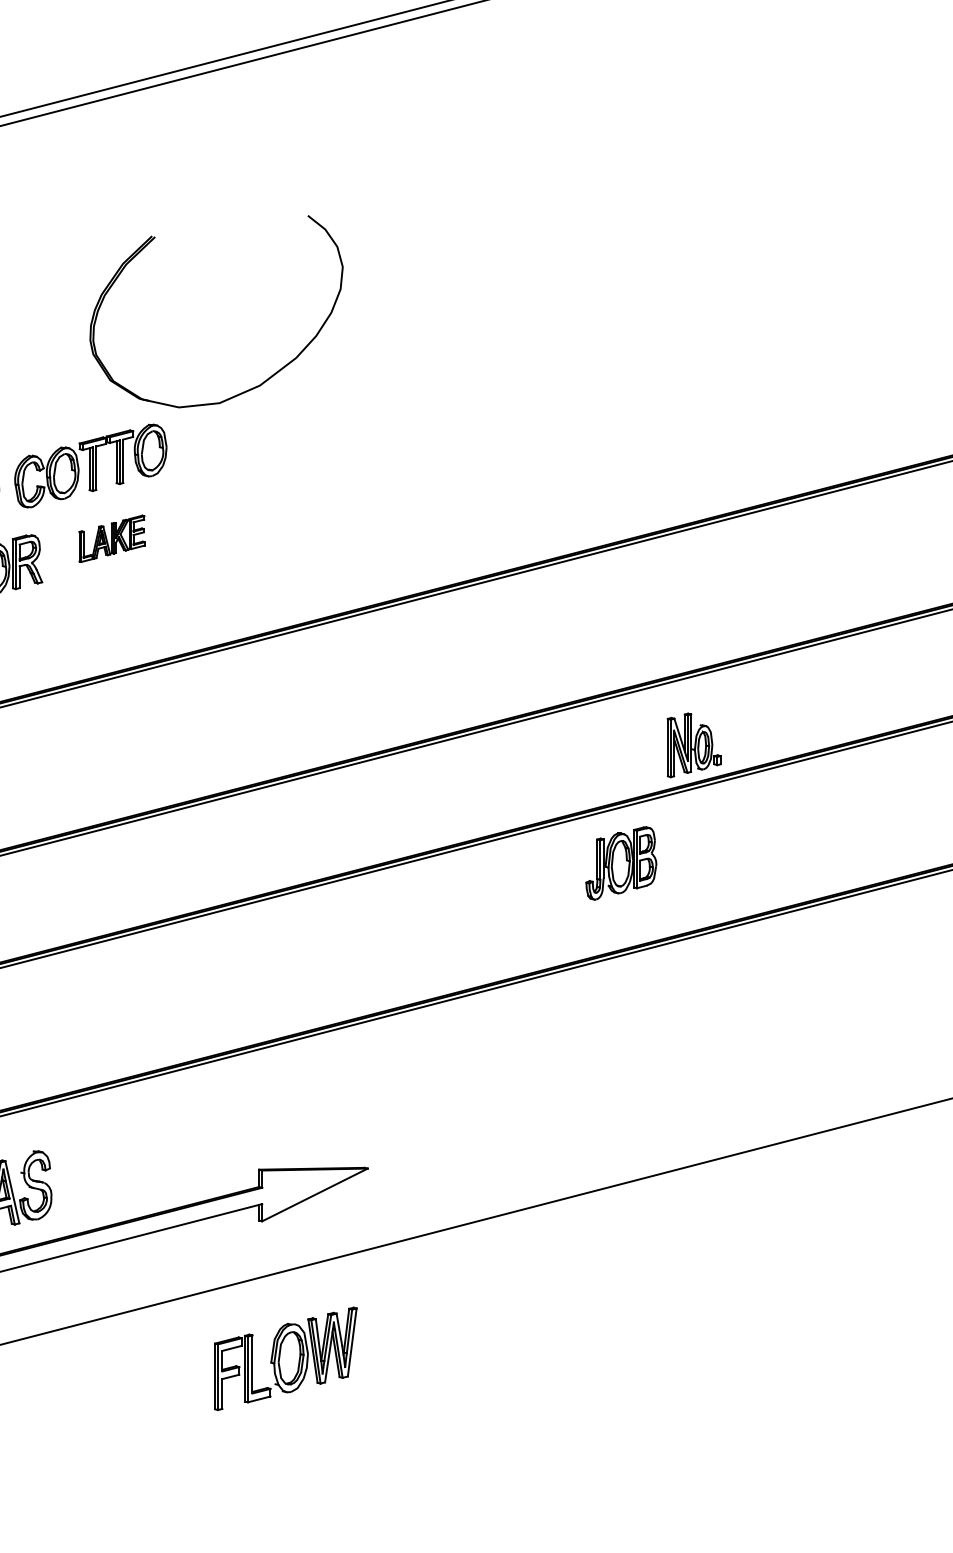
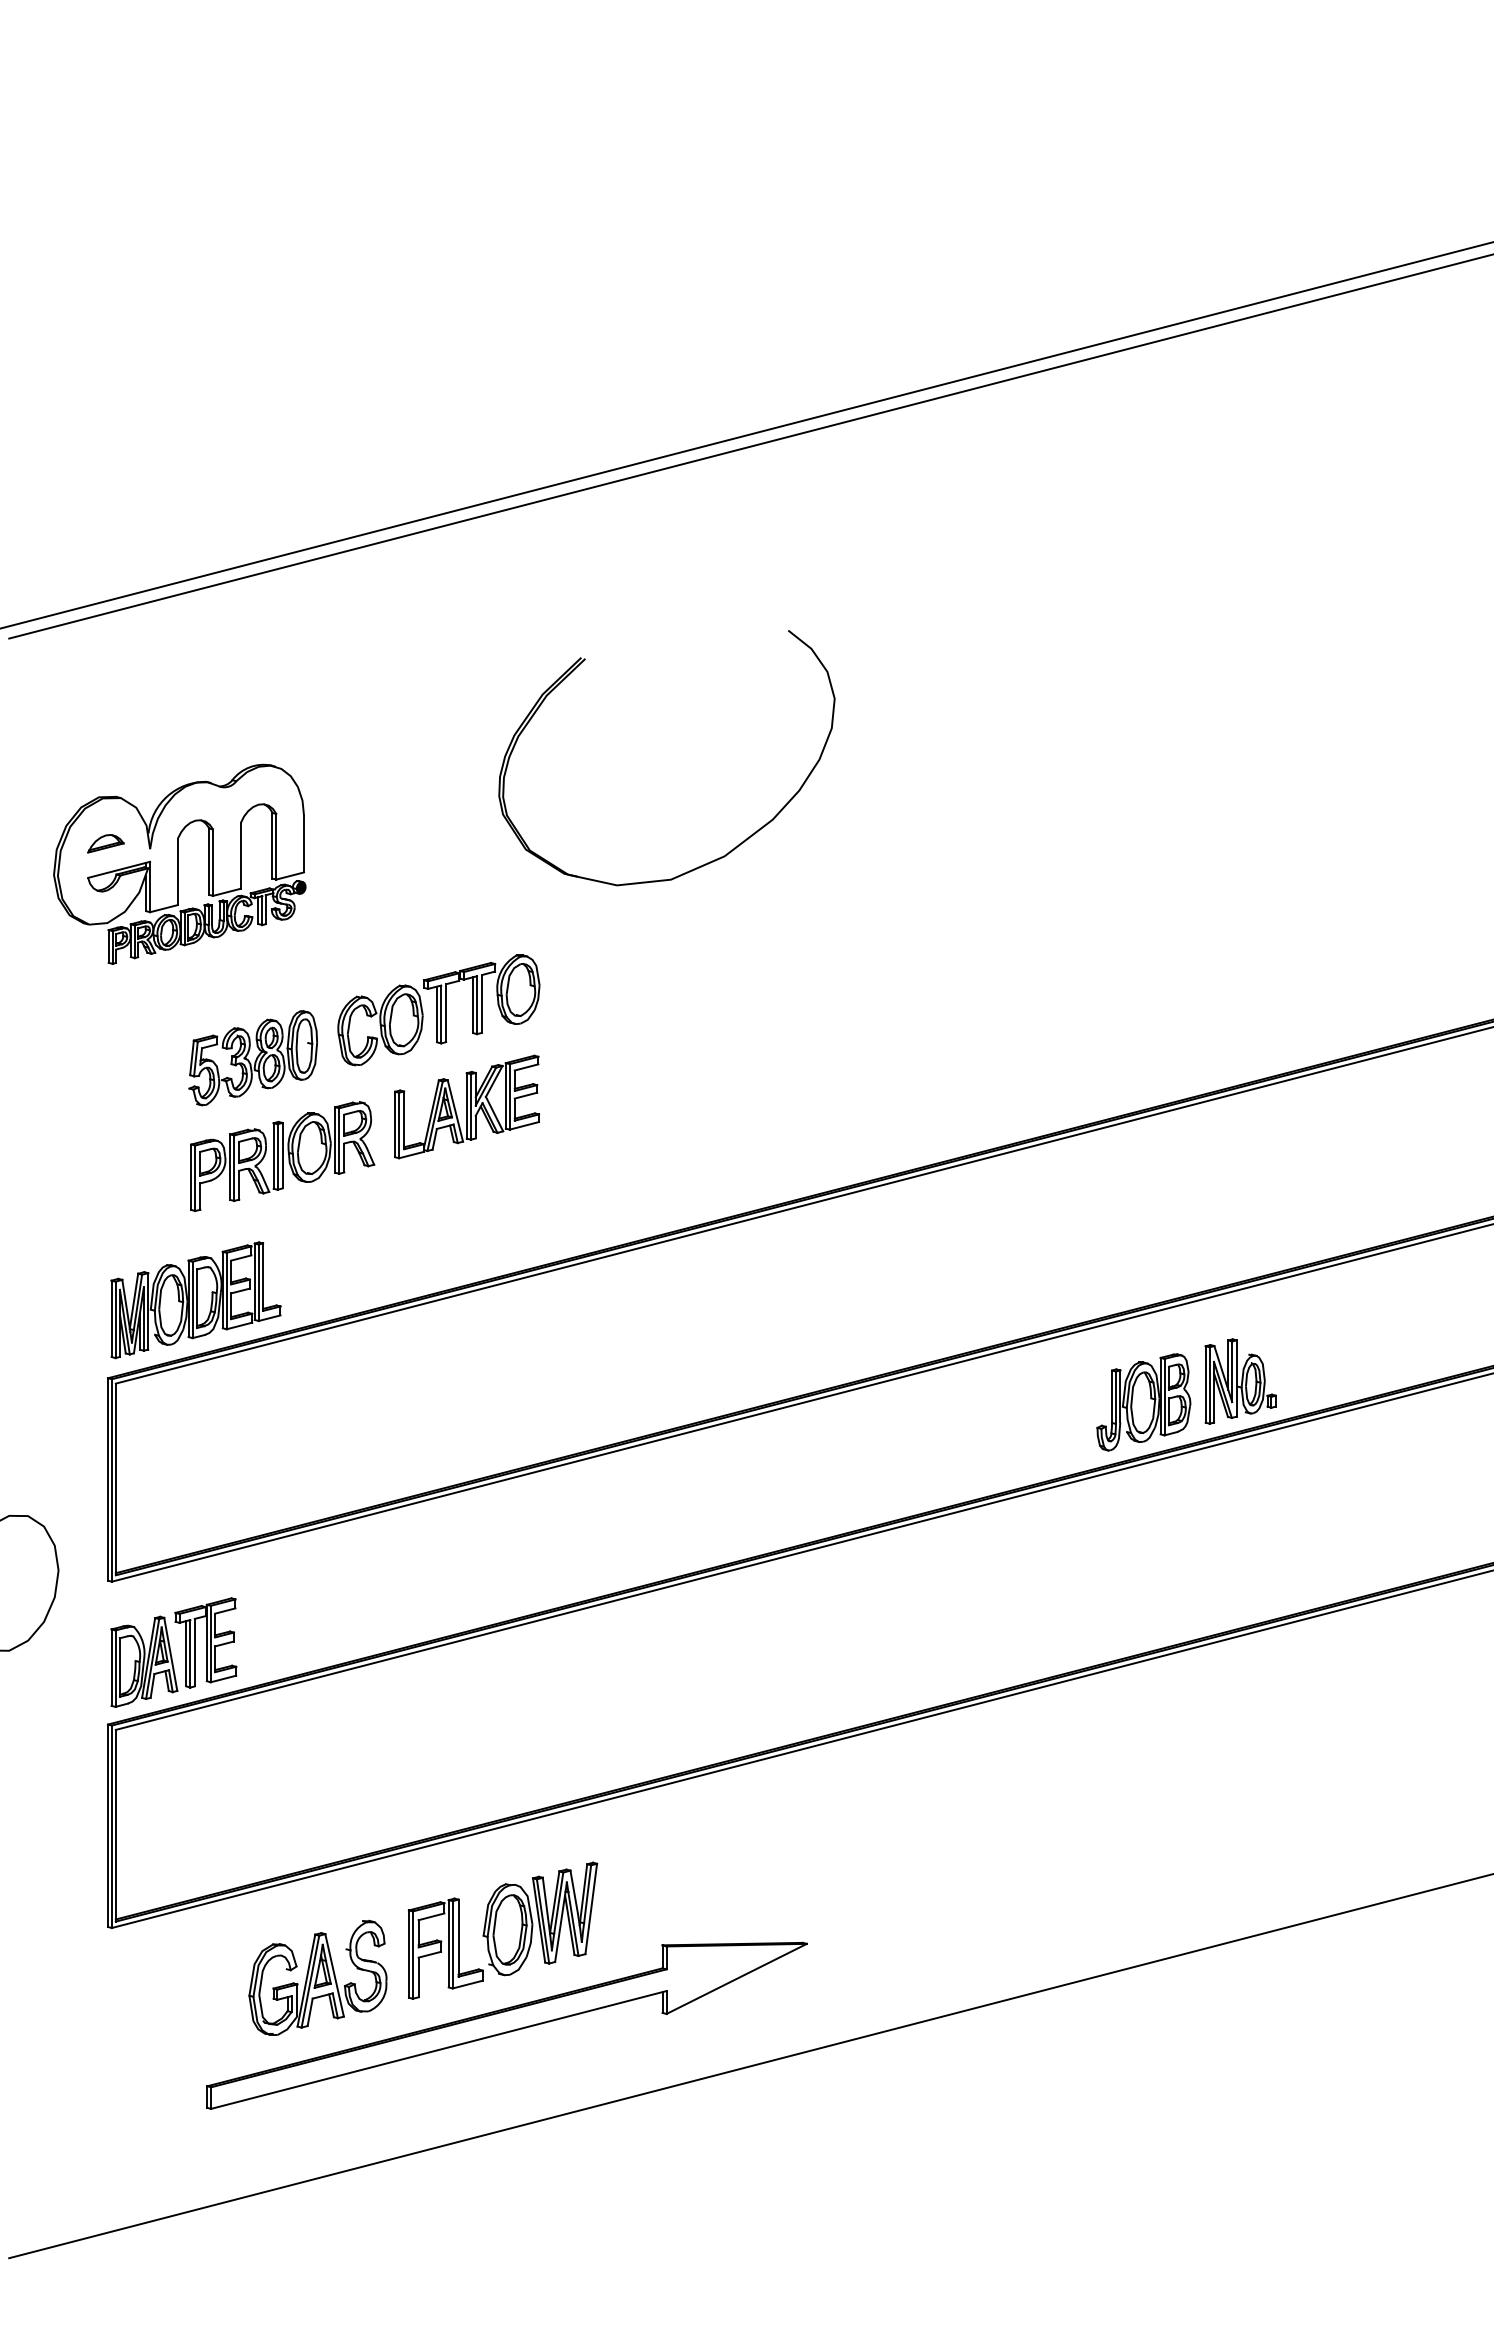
part: (248, 389) -> (709, 861), moved
part: (111, 538) -> (466, 1106), size x1.67
part: (621, 863) -> (1143, 1402), moved
part: (285, 1358) -> (502, 1930), moved

